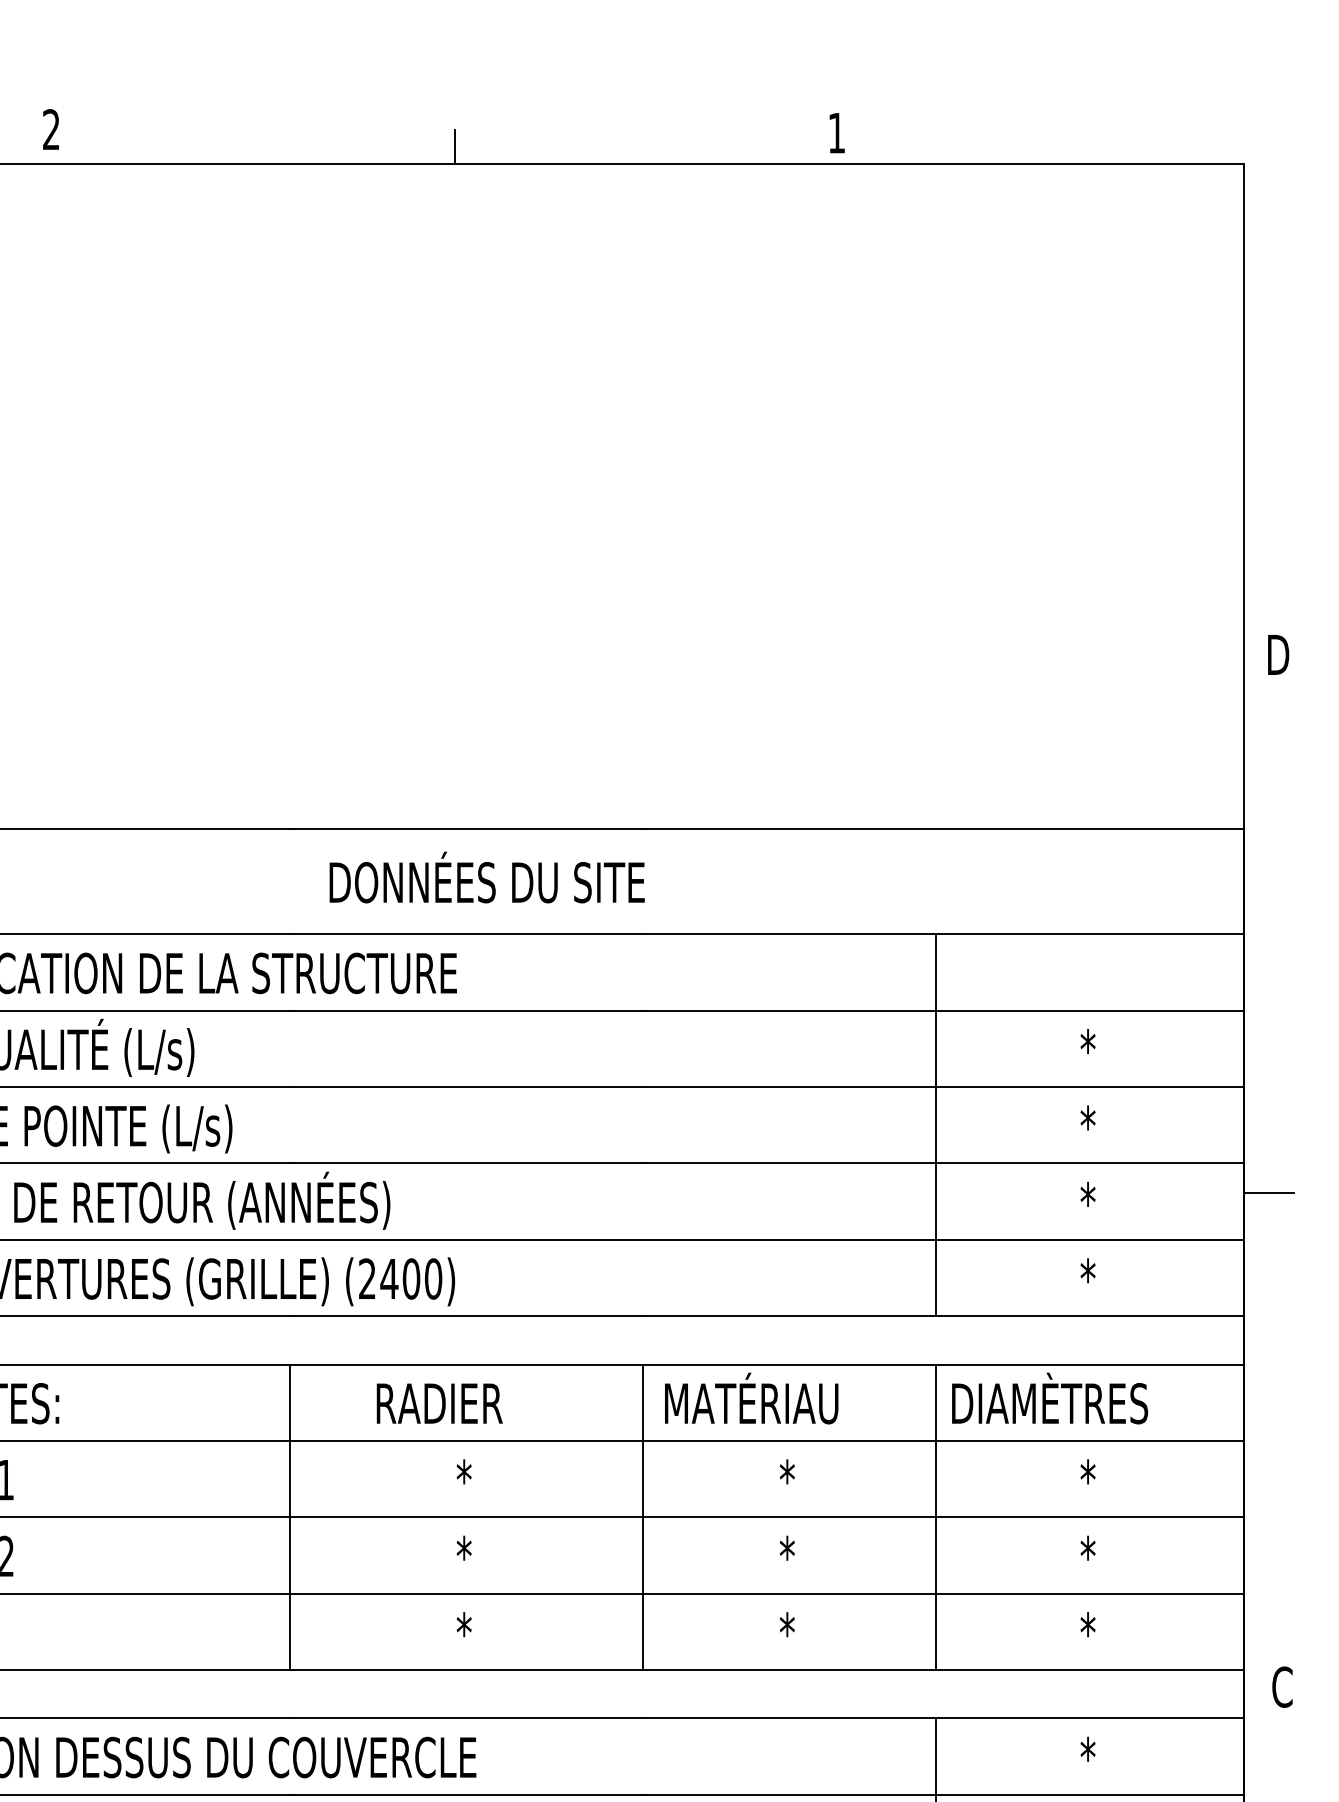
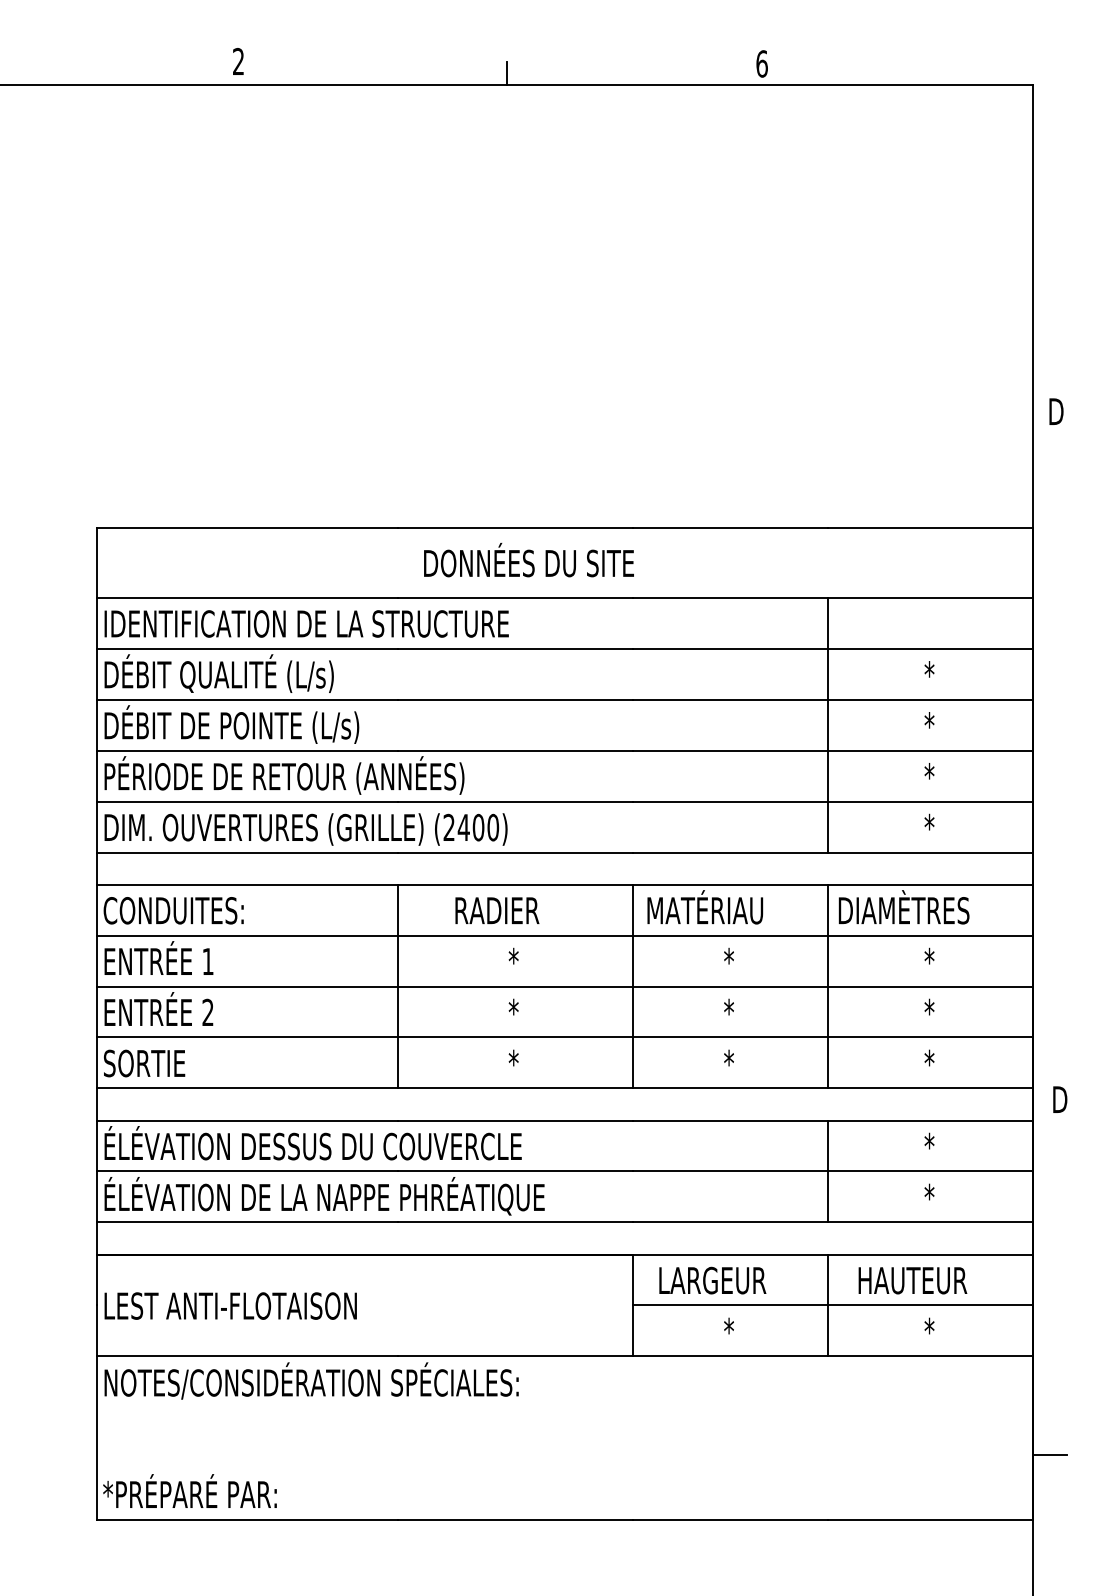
text: (835, 132) -> (761, 63), 1 -> 6
line: (1268, 1193) -> (1049, 770), removed
text: (1283, 1686) -> (1059, 1099), C -> D

